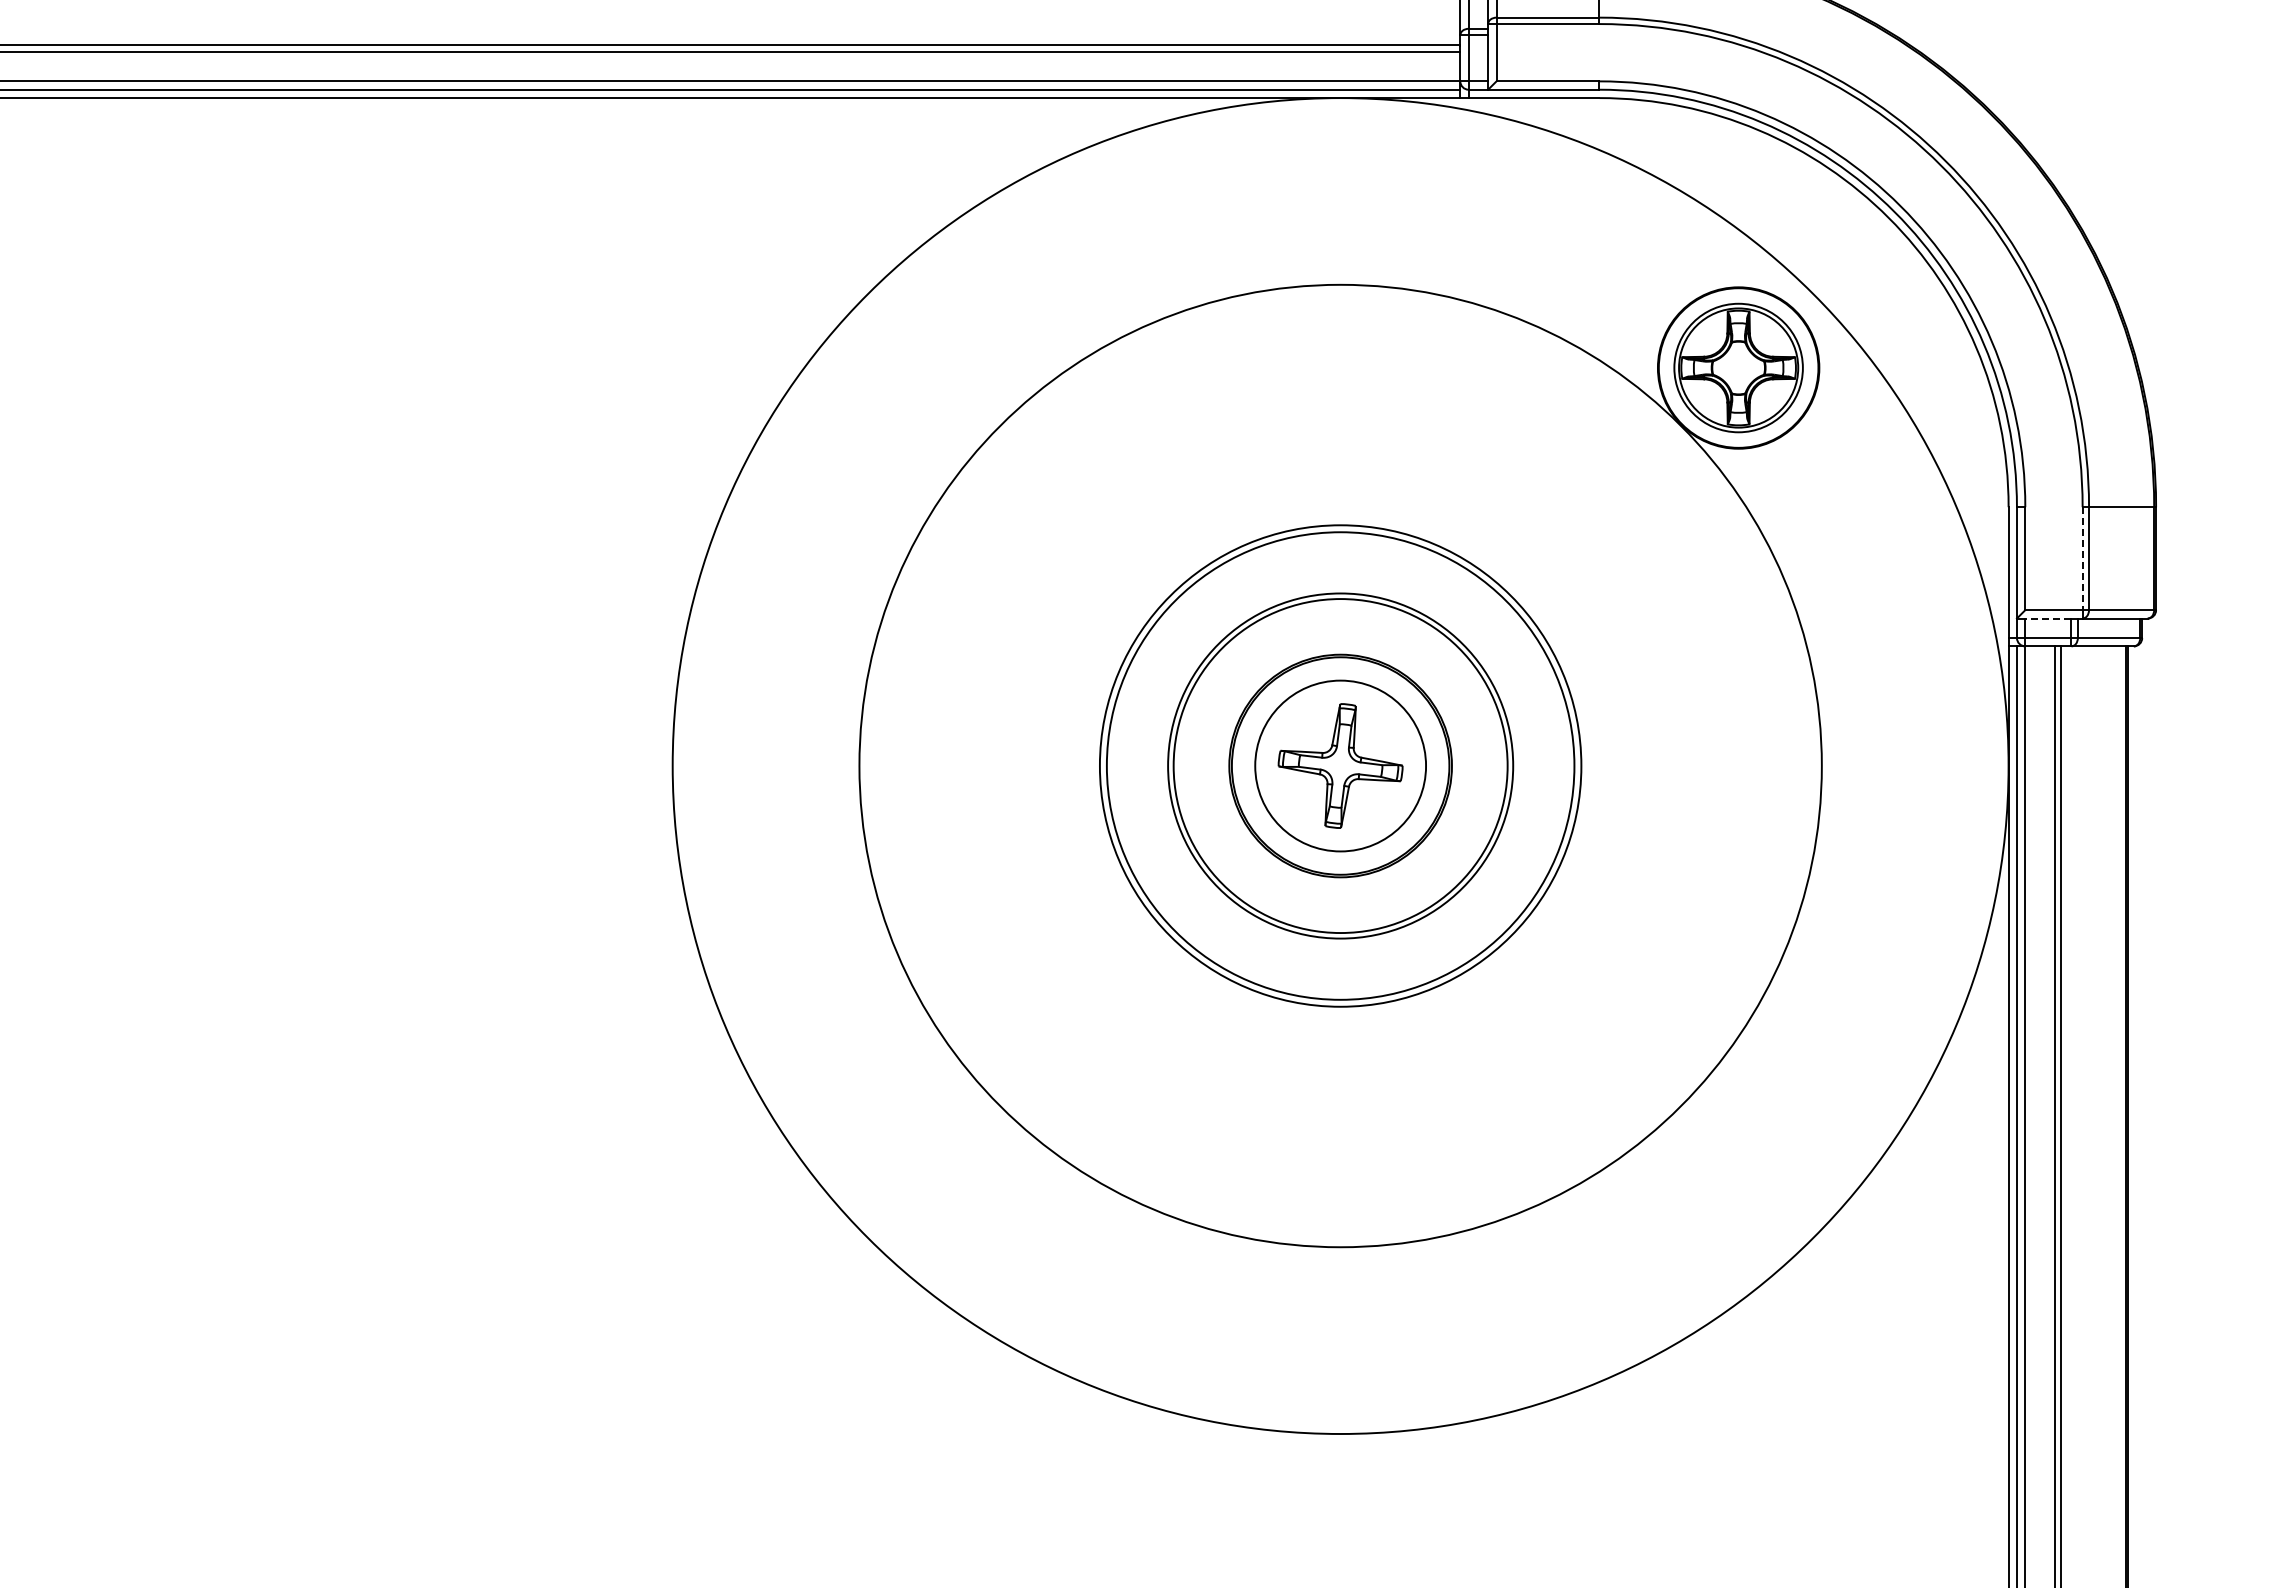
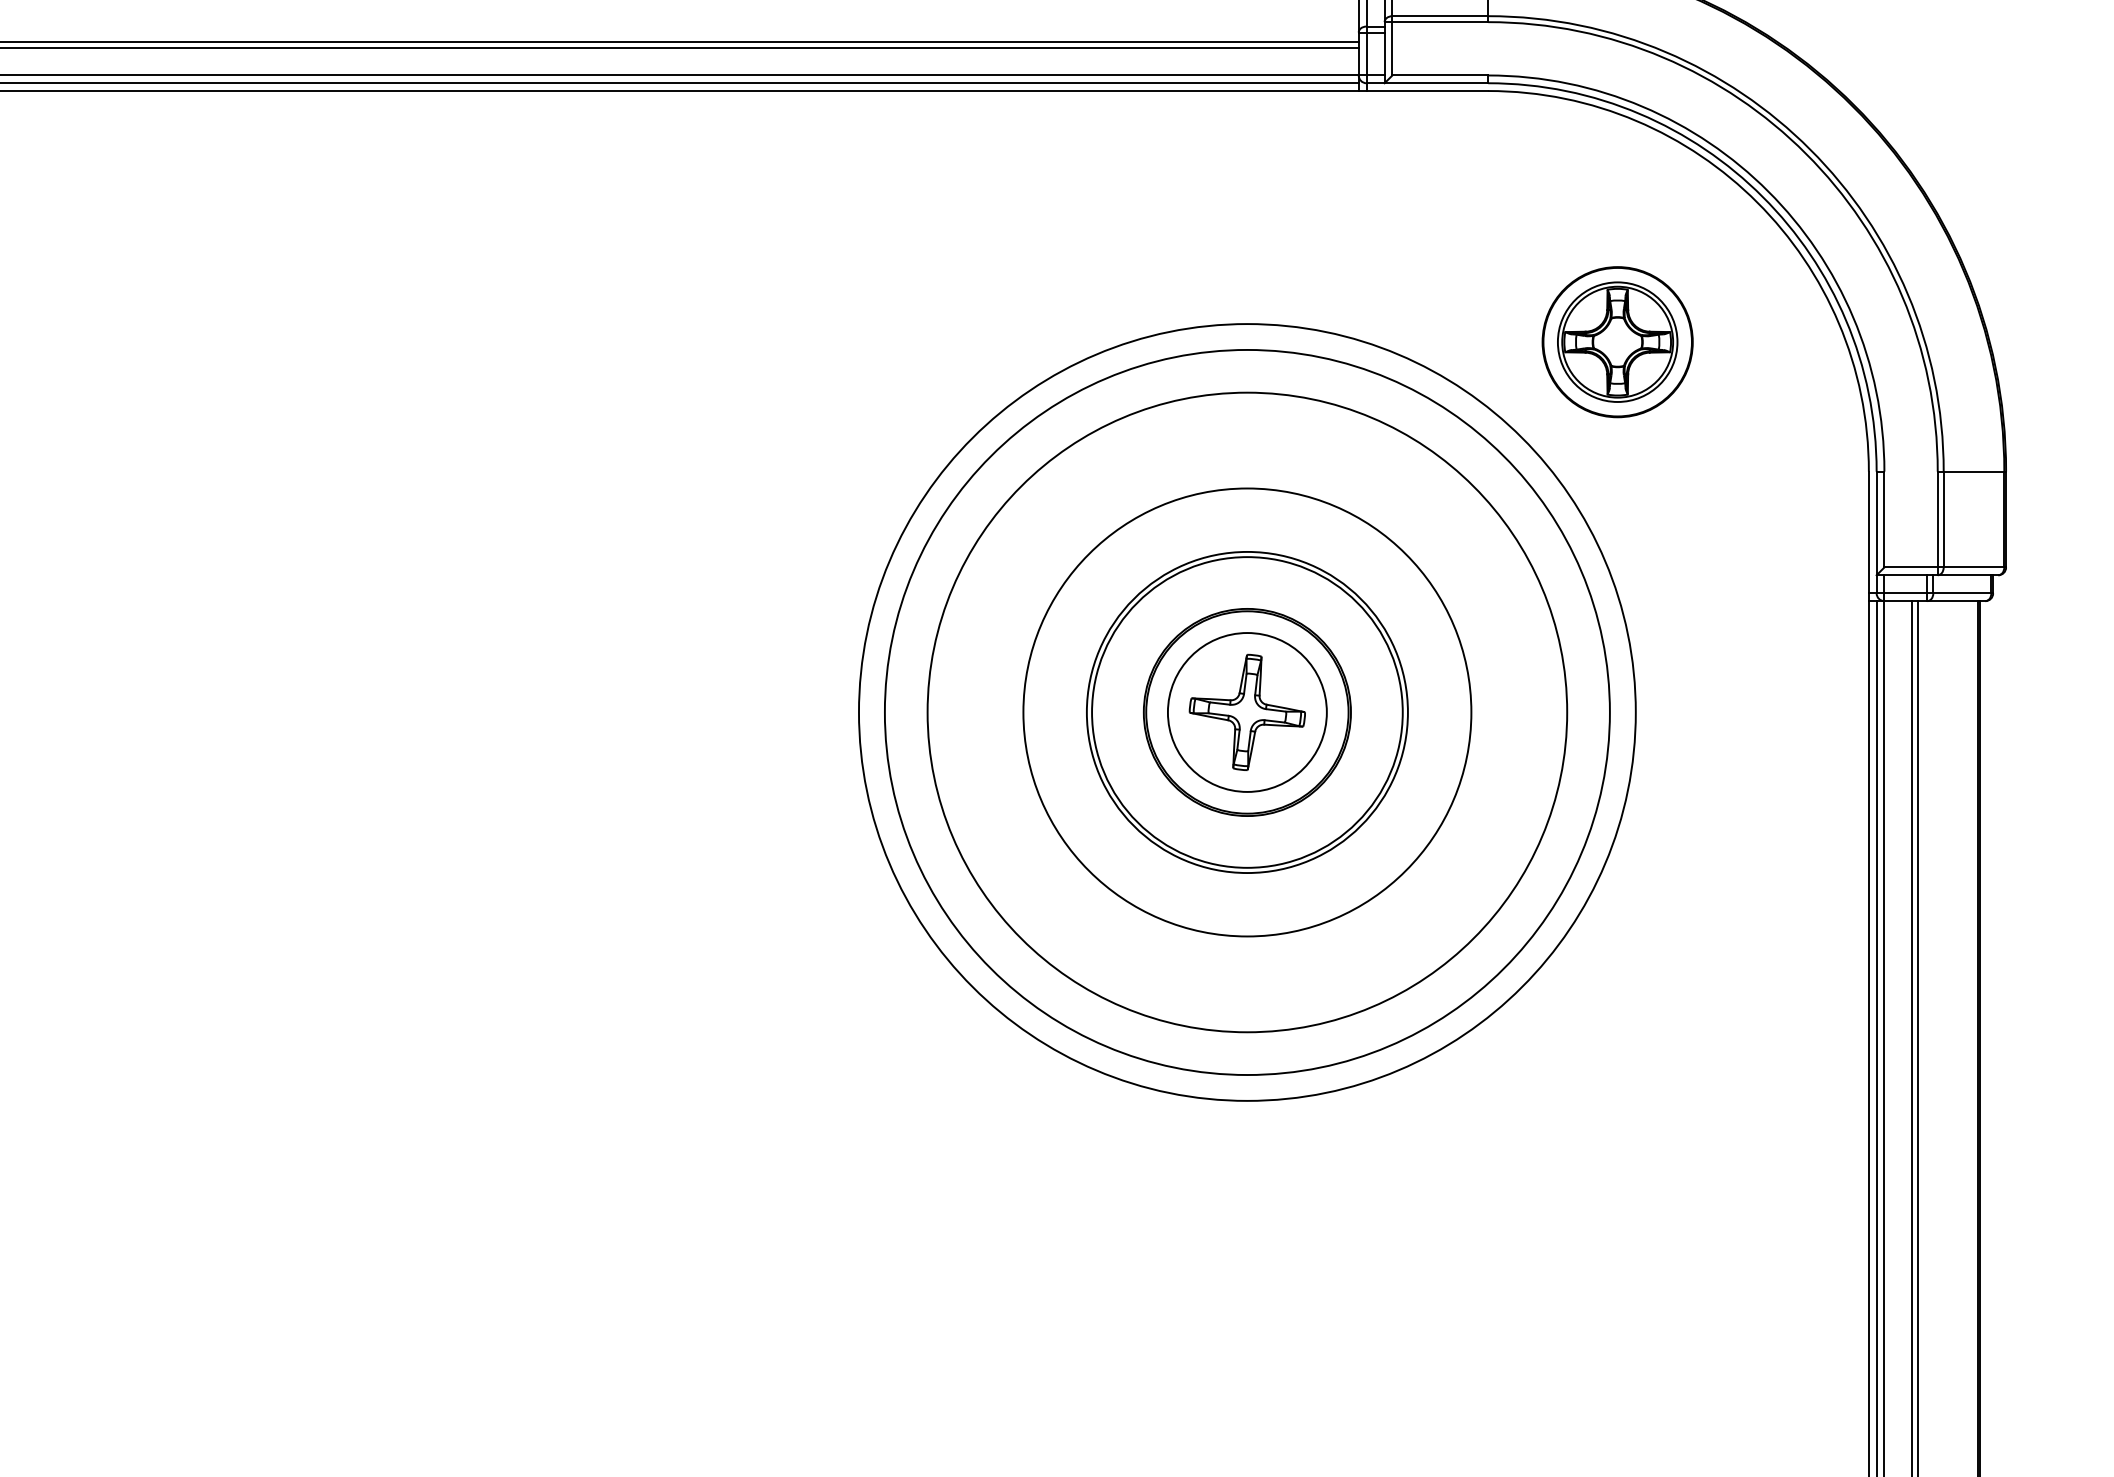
line: (2082, 559) -> (1937, 520), dashed -> solid
line: (2047, 618) -> (1905, 575), dashed -> solid
circle: (1340, 765) -> (1247, 711), size x0.62
circle: (1340, 765) -> (1247, 711), size x0.71
circle: (1340, 765) -> (1247, 711), size x1.67

